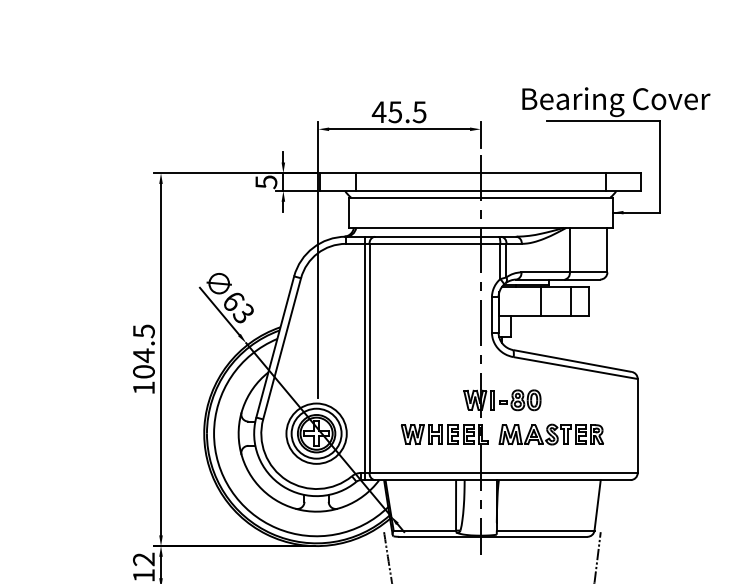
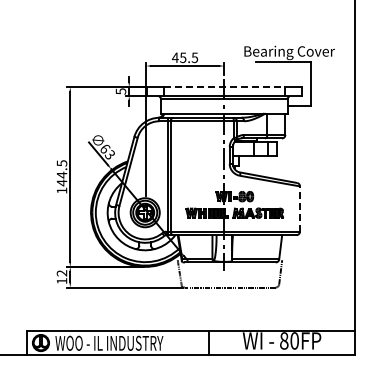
line: (481, 173) -> (224, 87), solid -> dashed
text: (142, 370) -> (61, 182), 104.5 -> 144.5
line: (638, 426) -> (300, 209), solid -> dashed

